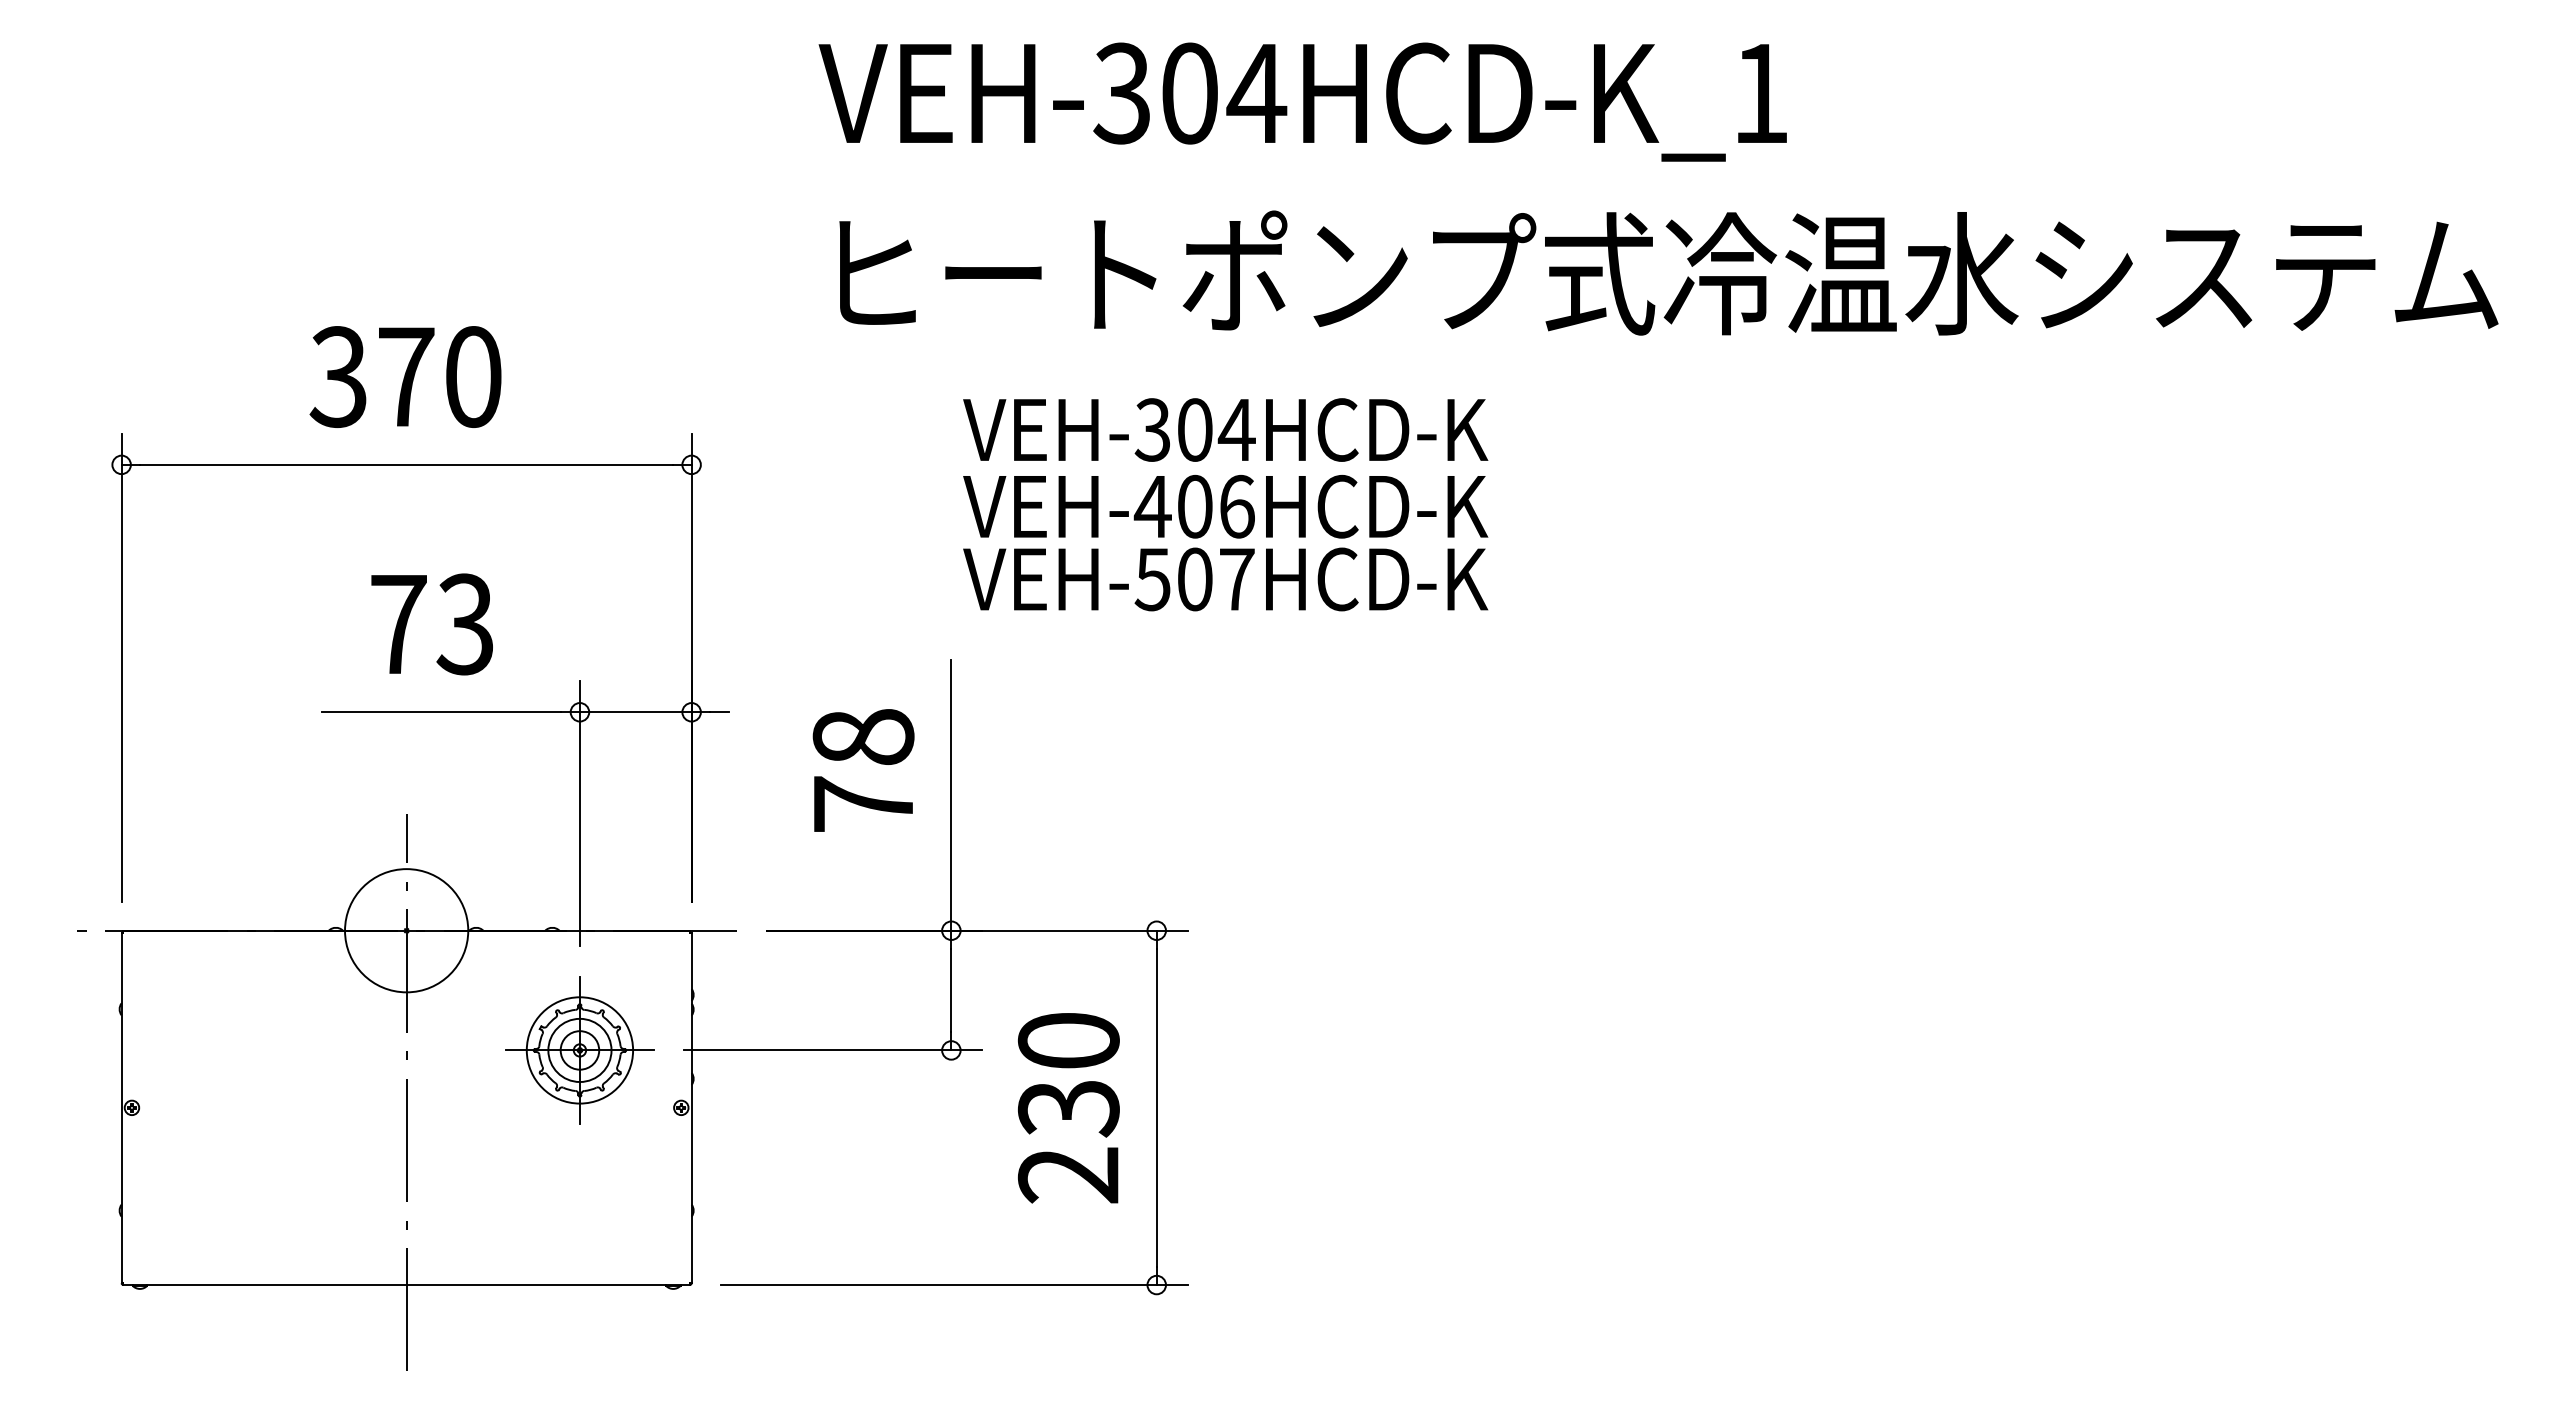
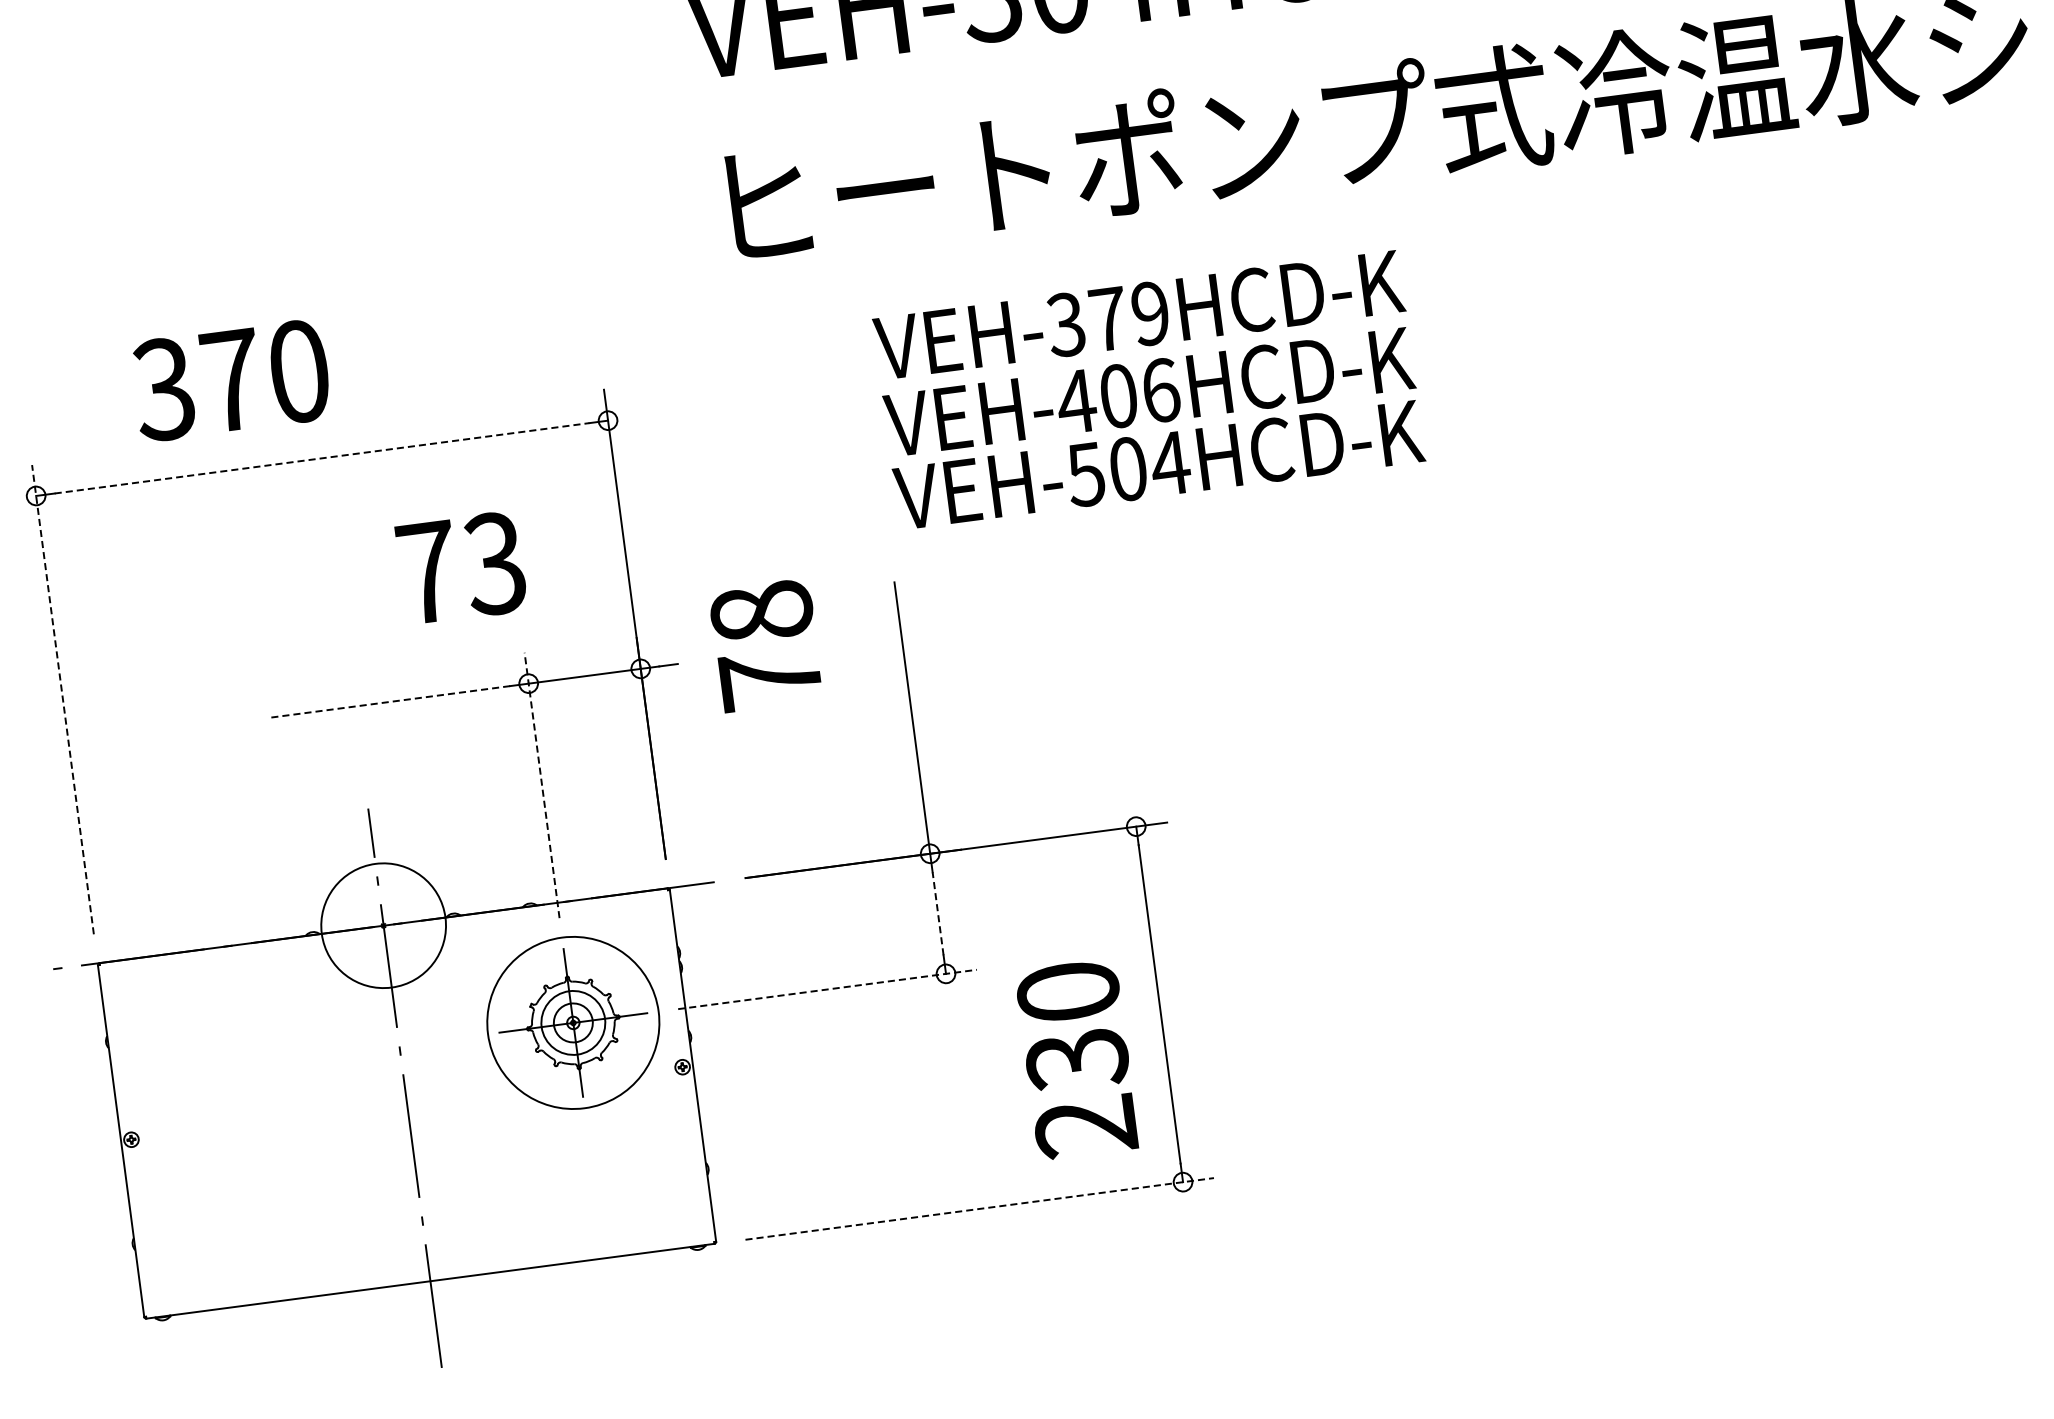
text: (405, 376) -> (231, 380), moved
text: (1216, 429) -> (1130, 315), VEH-304HCD-K -> VEH-379HCD-K
line: (406, 464) -> (321, 457), solid -> dashed
text: (1236, 579) -> (1169, 463), VEH-507HCD-K -> VEH-504HCD-K
text: (431, 624) -> (460, 568), moved
line: (121, 667) -> (62, 699), solid -> dashed
line: (441, 712) -> (389, 702), solid -> dashed
text: (863, 770) -> (766, 645), moved
line: (579, 813) -> (541, 785), solid -> dashed
line: (951, 990) -> (938, 913), solid -> dashed
circle: (579, 1050) -> (572, 1023), size x1.6
line: (833, 1050) -> (827, 989), solid -> dashed
text: (1068, 1108) -> (1076, 1059), moved
line: (954, 1285) -> (980, 1209), solid -> dashed

